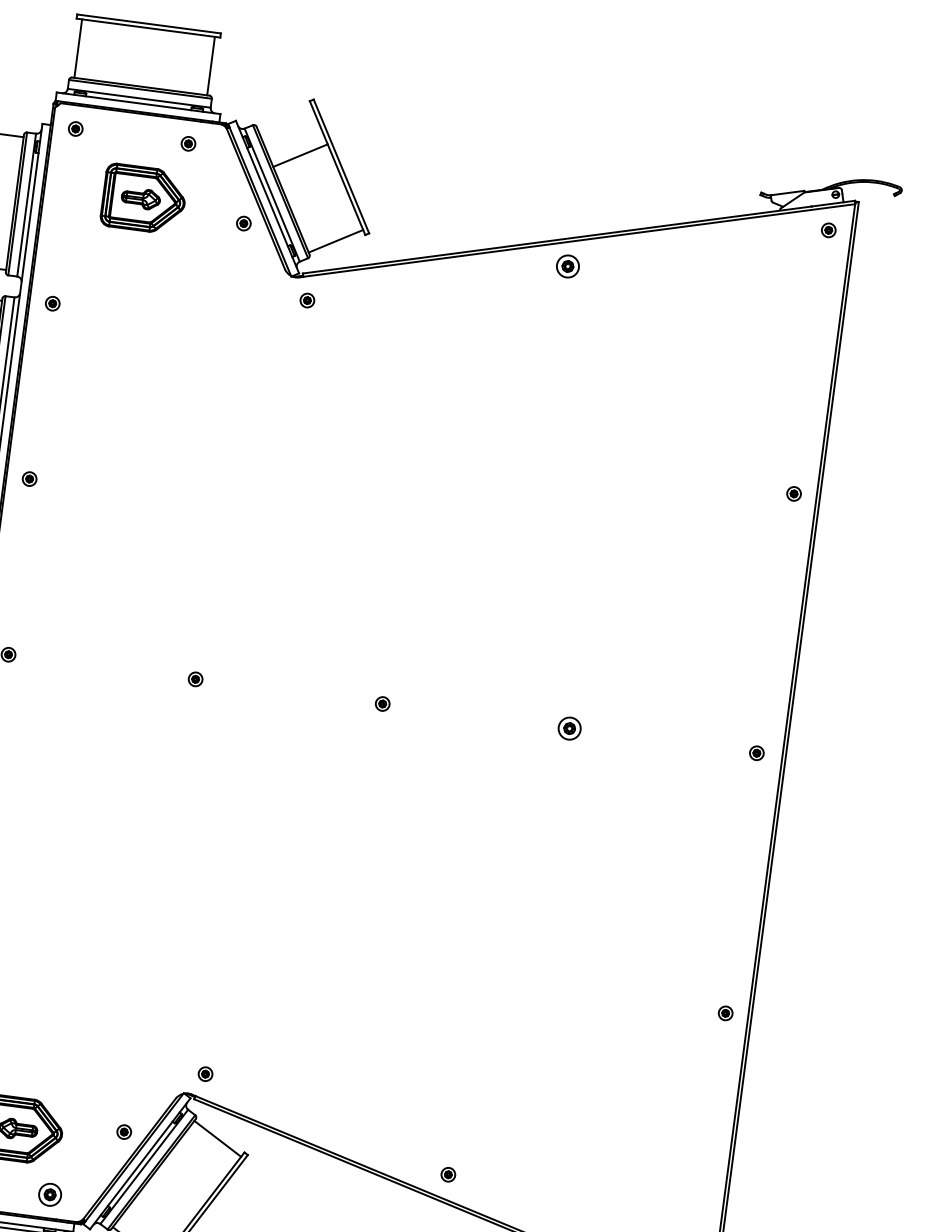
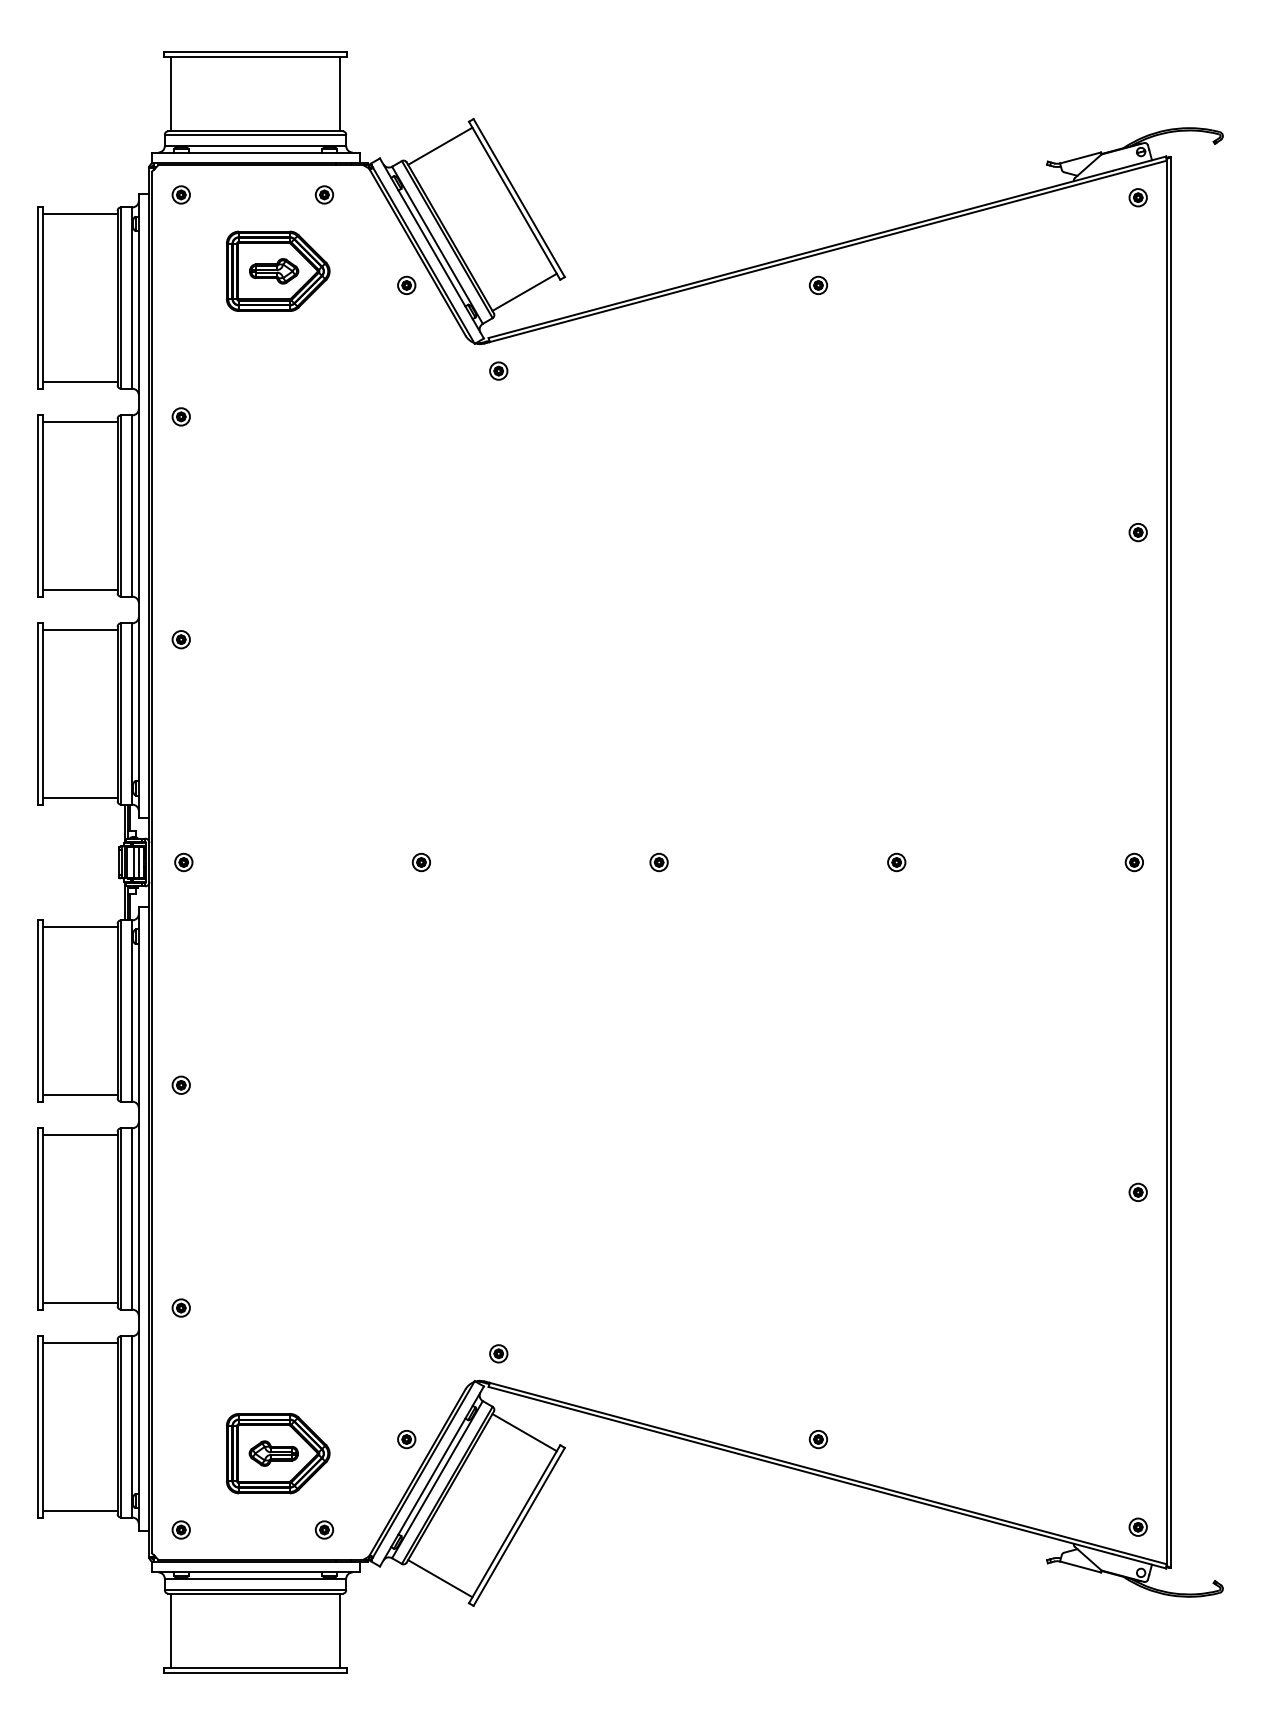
line: (300, 155) -> (440, 145), moved
part: (568, 265) -> (818, 284), size x0.62
part: (569, 728) -> (896, 862), size x0.62
part: (50, 1194) -> (324, 1529), size x0.62

